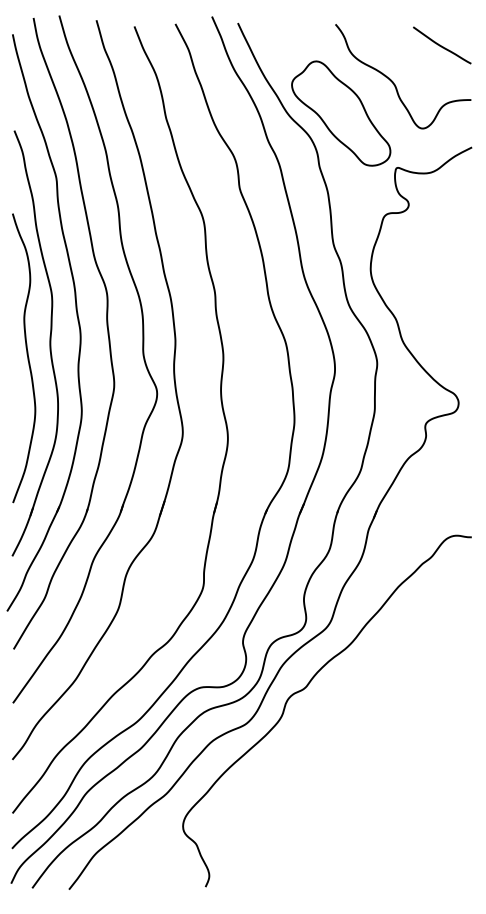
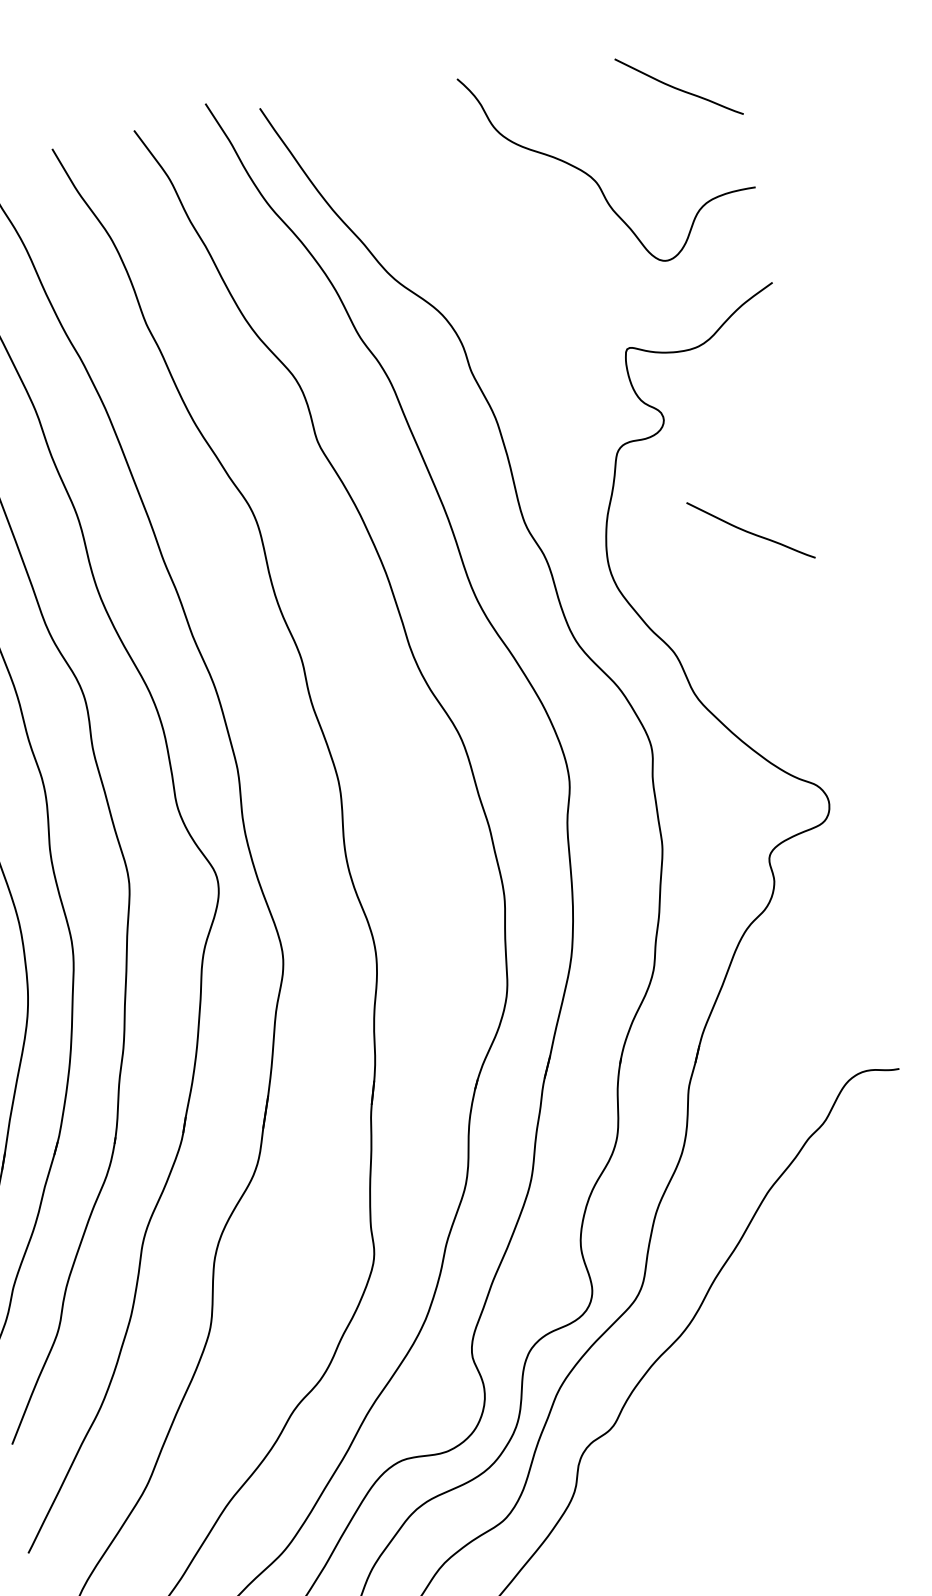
part: (341, 113) -> (498, 256), removed
curve: (441, 265) -> (749, 530), added

